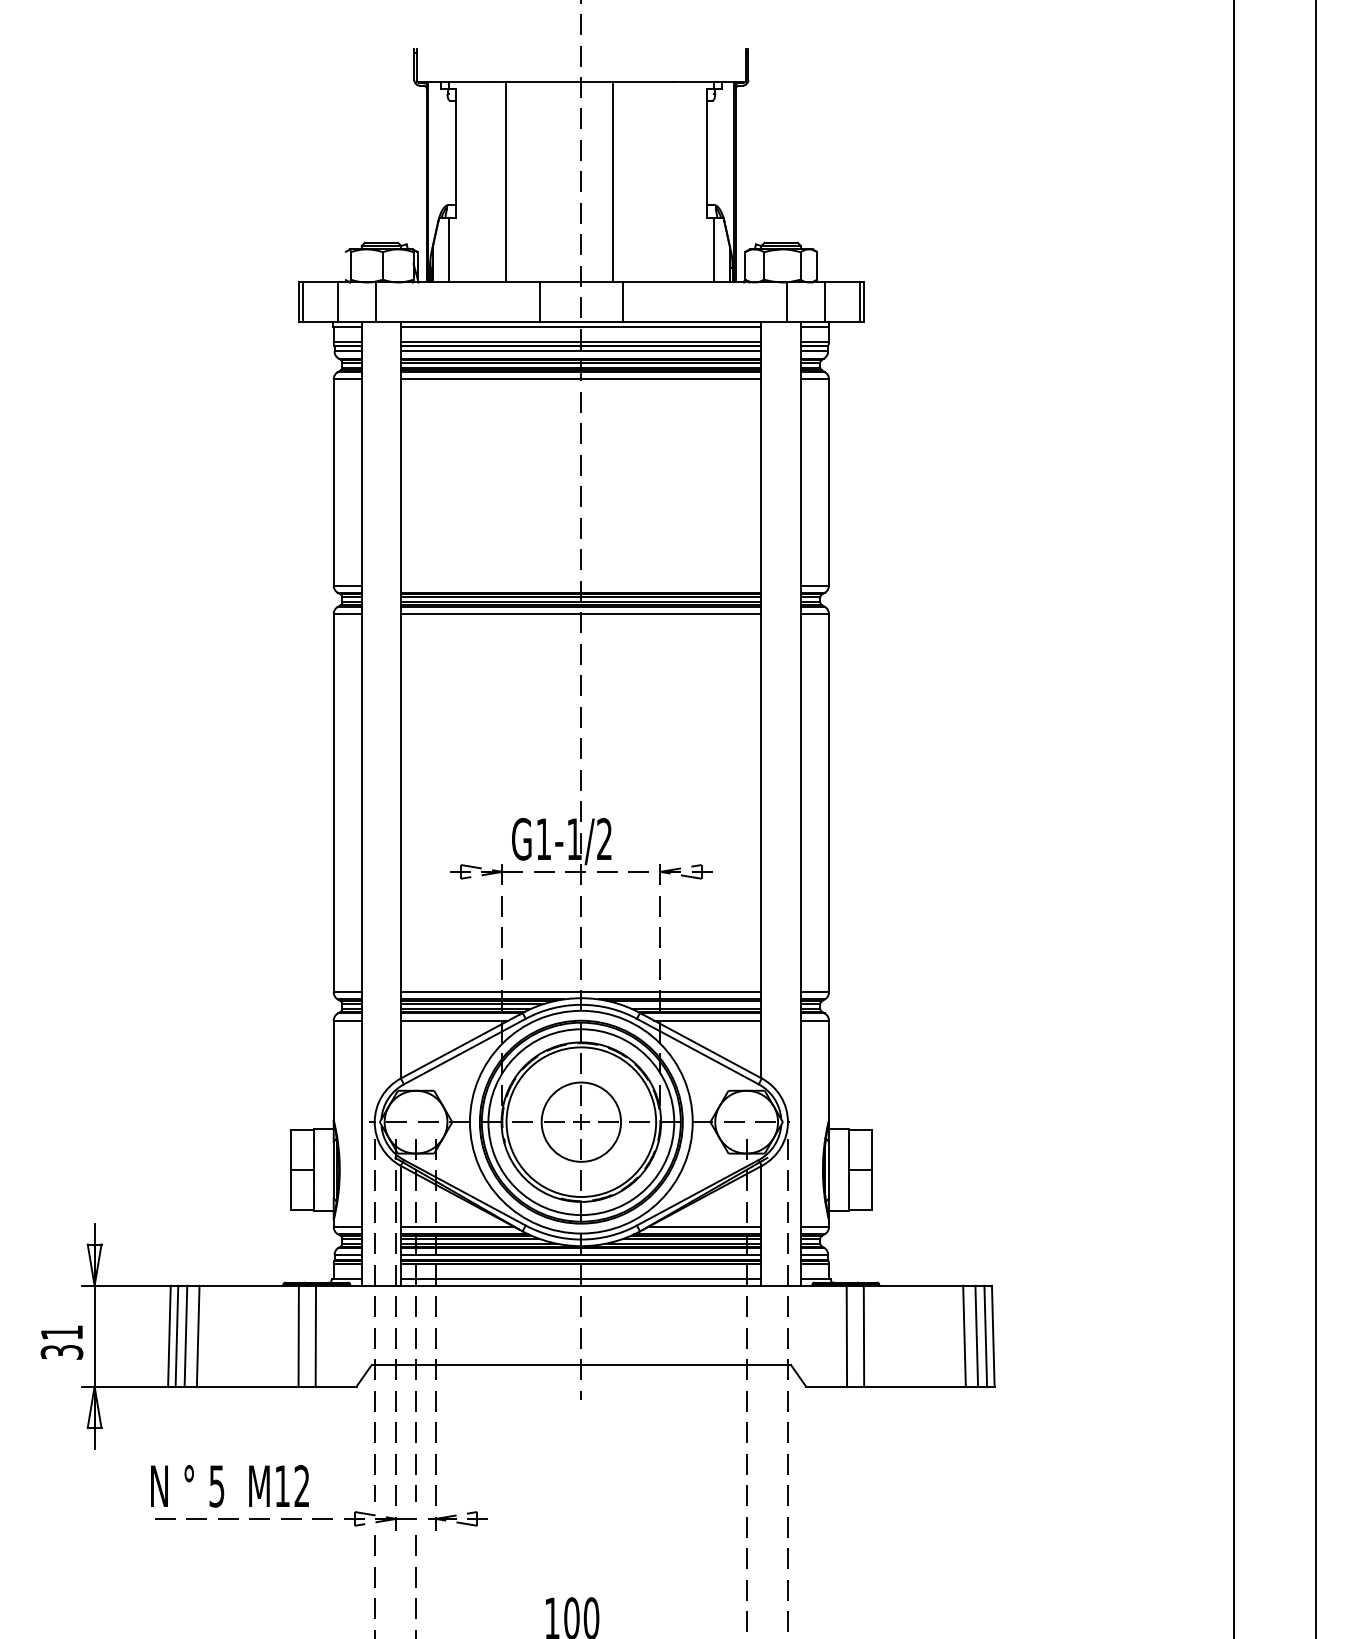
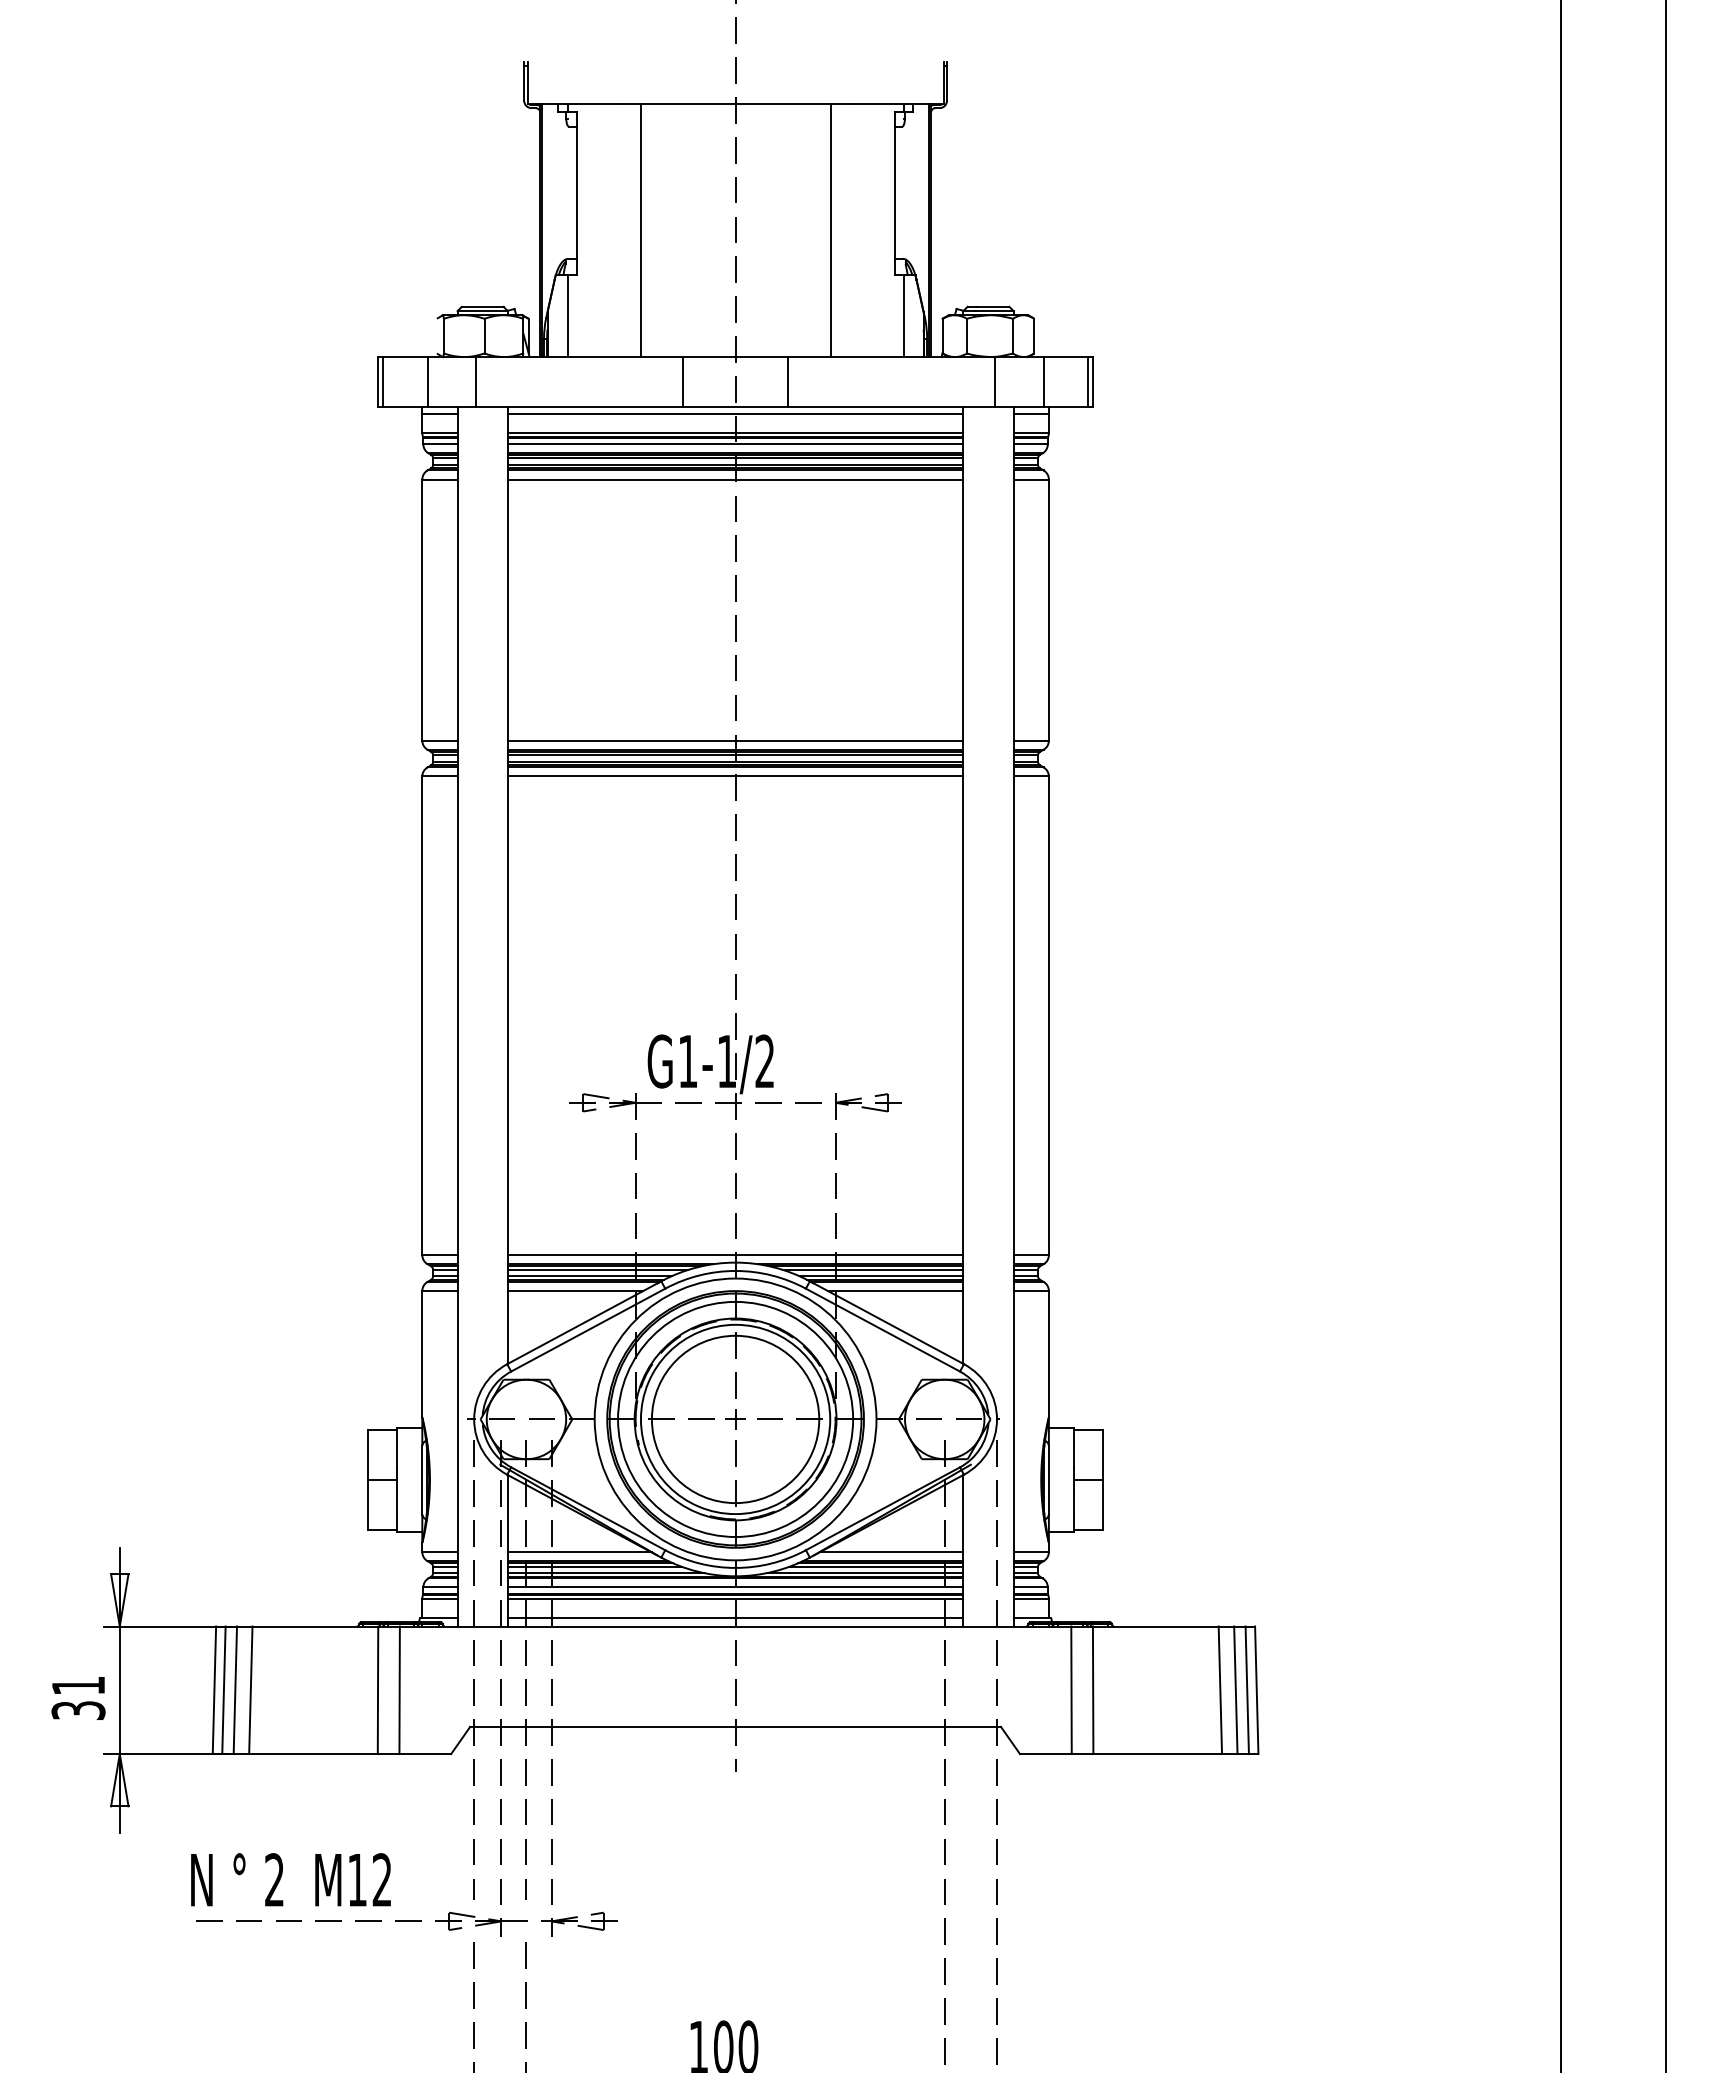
line: (612, 182) -> (830, 230), moved
line: (581, 585) -> (735, 740), added
line: (689, 1003) -> (872, 1269), added
circle: (581, 1122) -> (735, 1419), size x1.67
text: (216, 1486) -> (274, 1880), 5 -> 2

